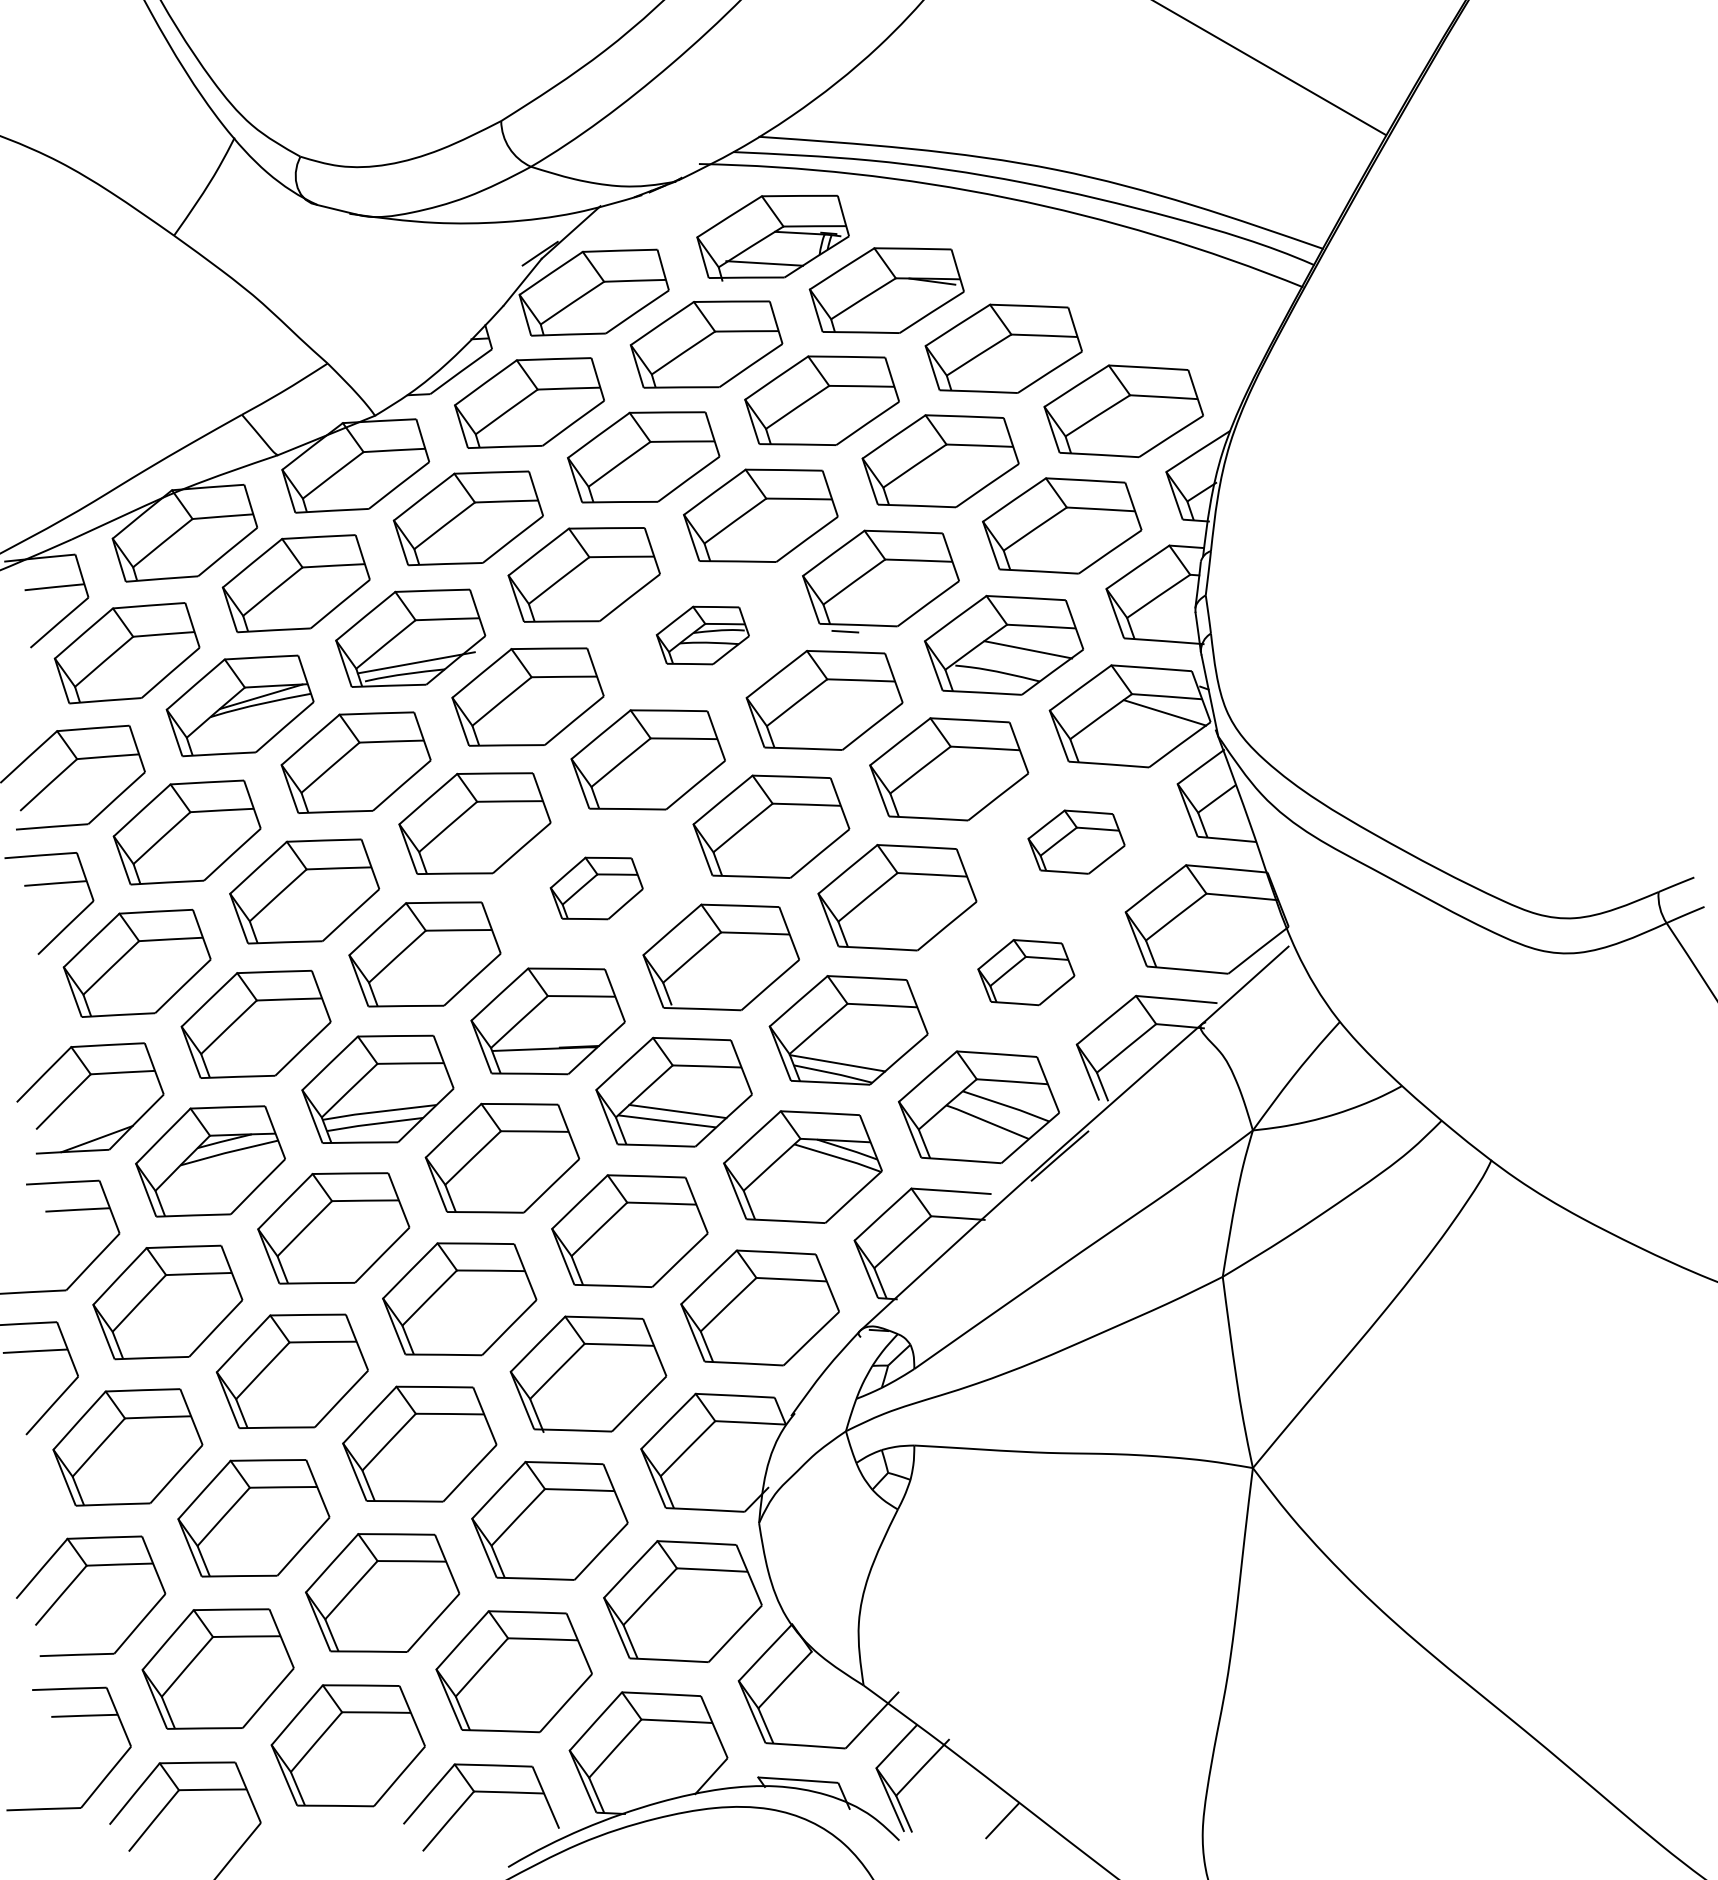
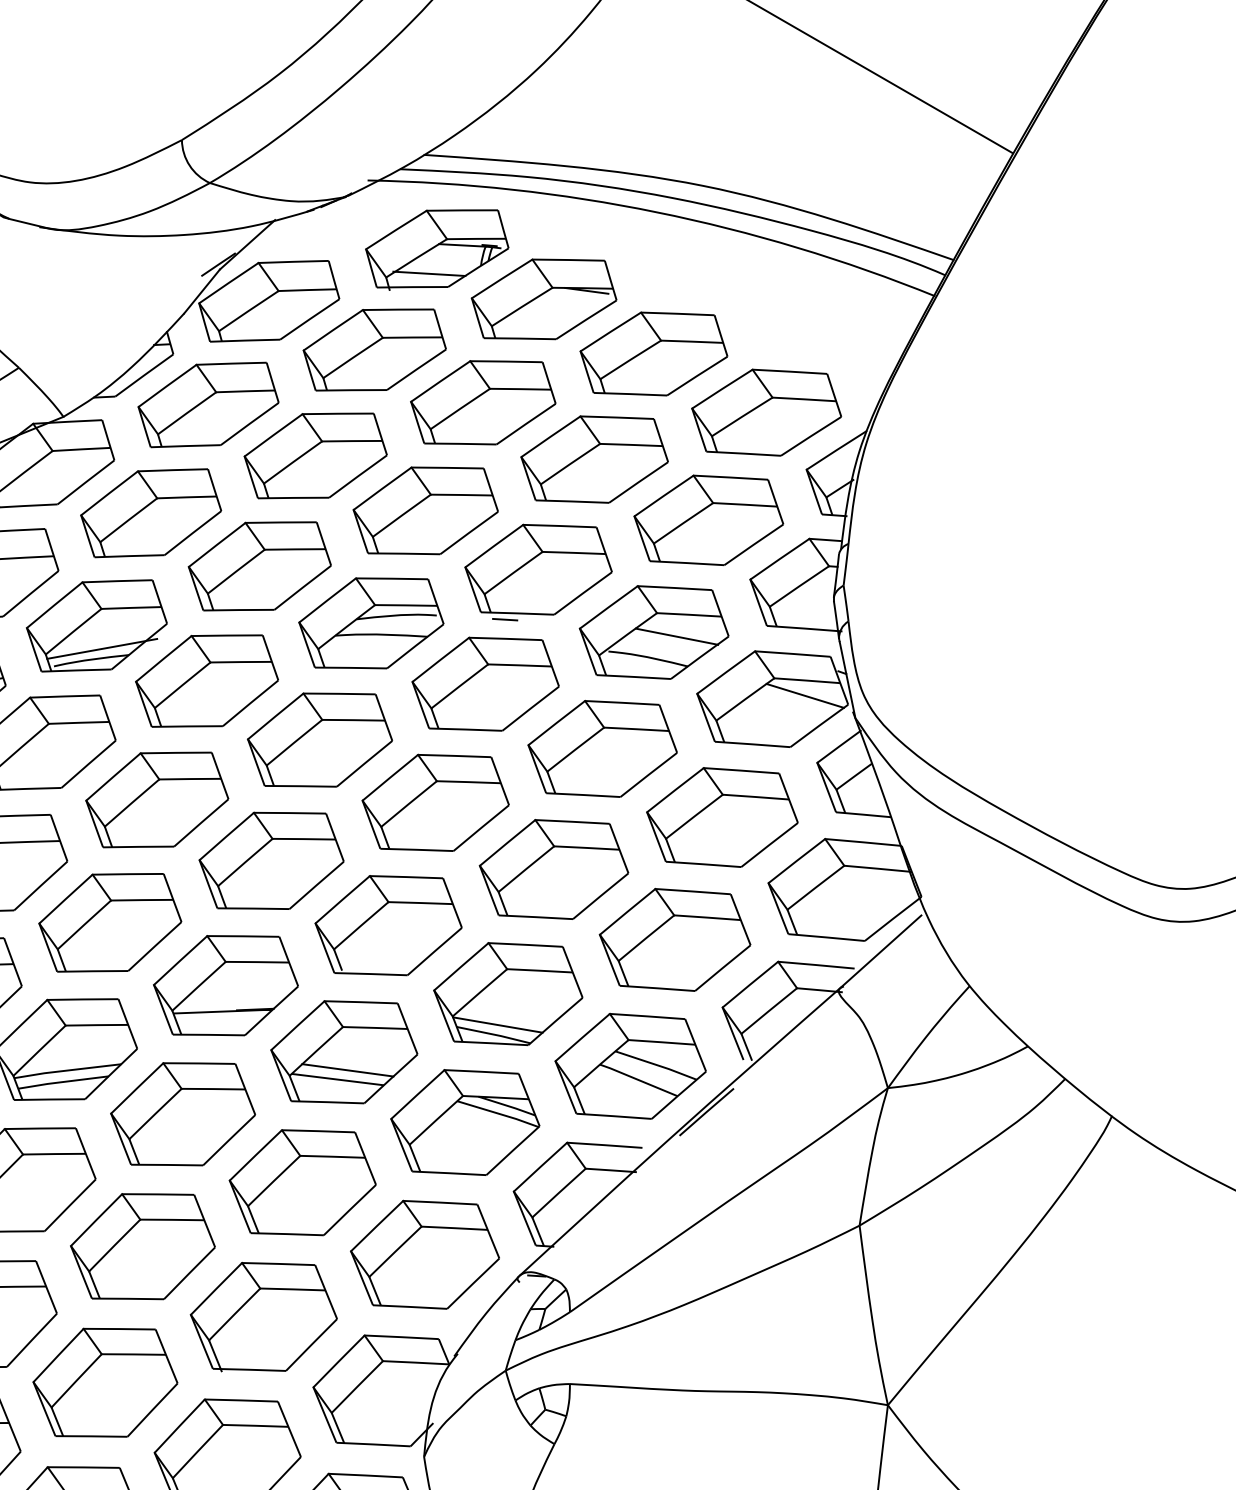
part: (702, 635) -> (370, 623), size x1.67
part: (1076, 841) -> (722, 816), size x1.67
part: (596, 888) -> (271, 860), size x1.67
part: (1026, 972) -> (675, 939), size x1.67

